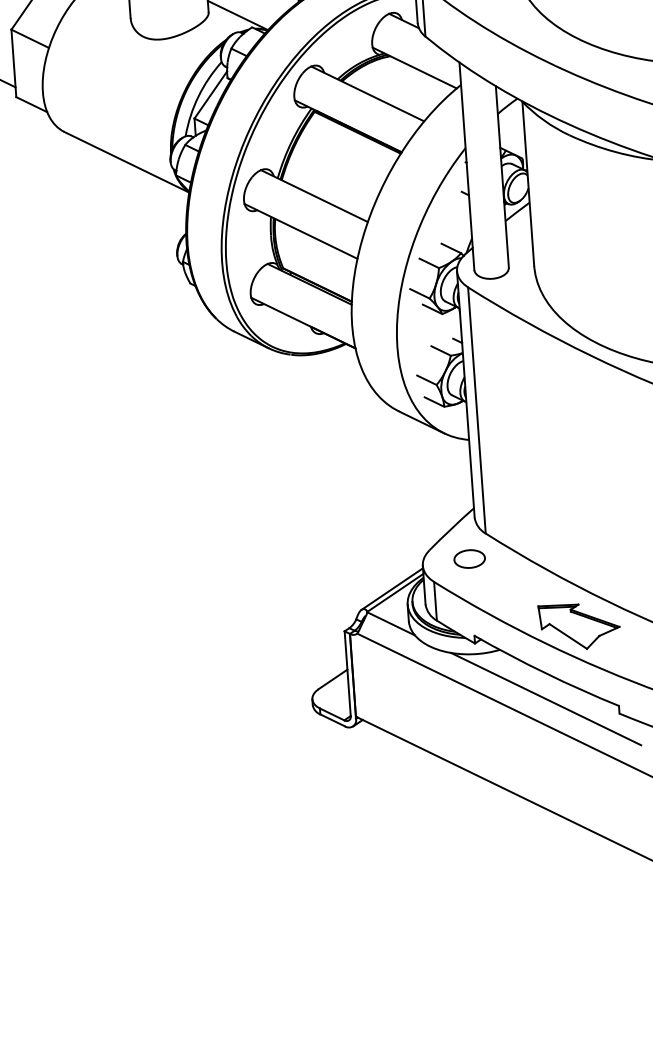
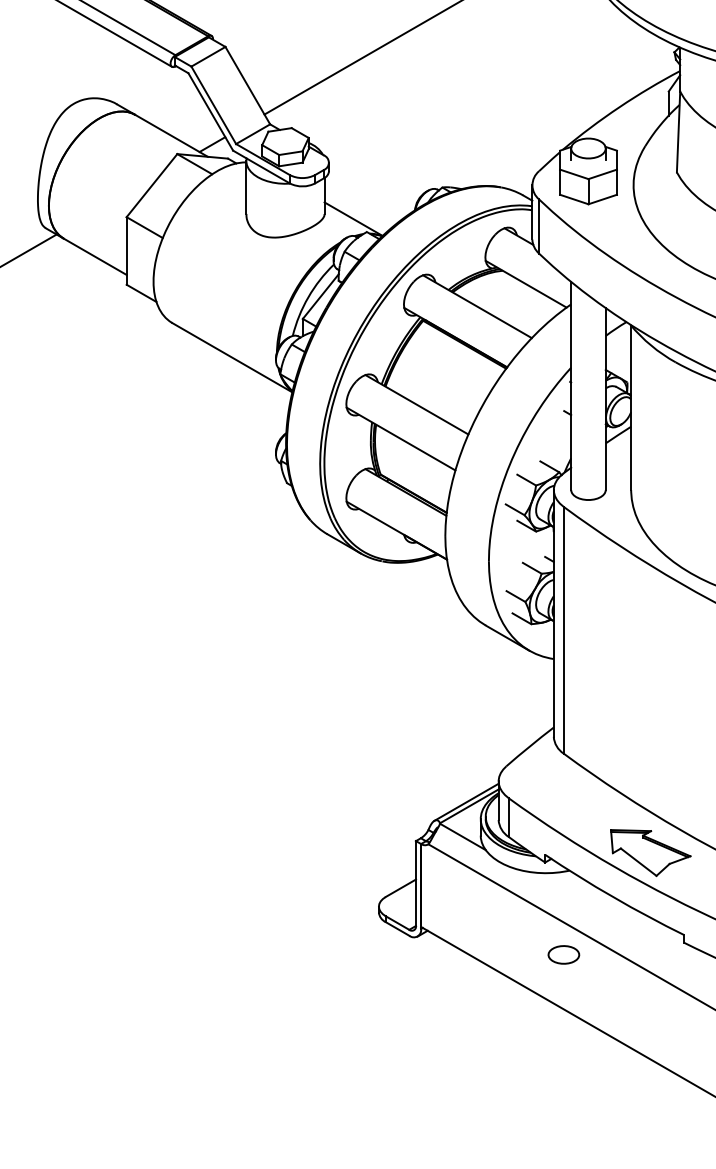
part: (469, 558) -> (563, 954), moved
line: (545, 698) -> (611, 922), removed

